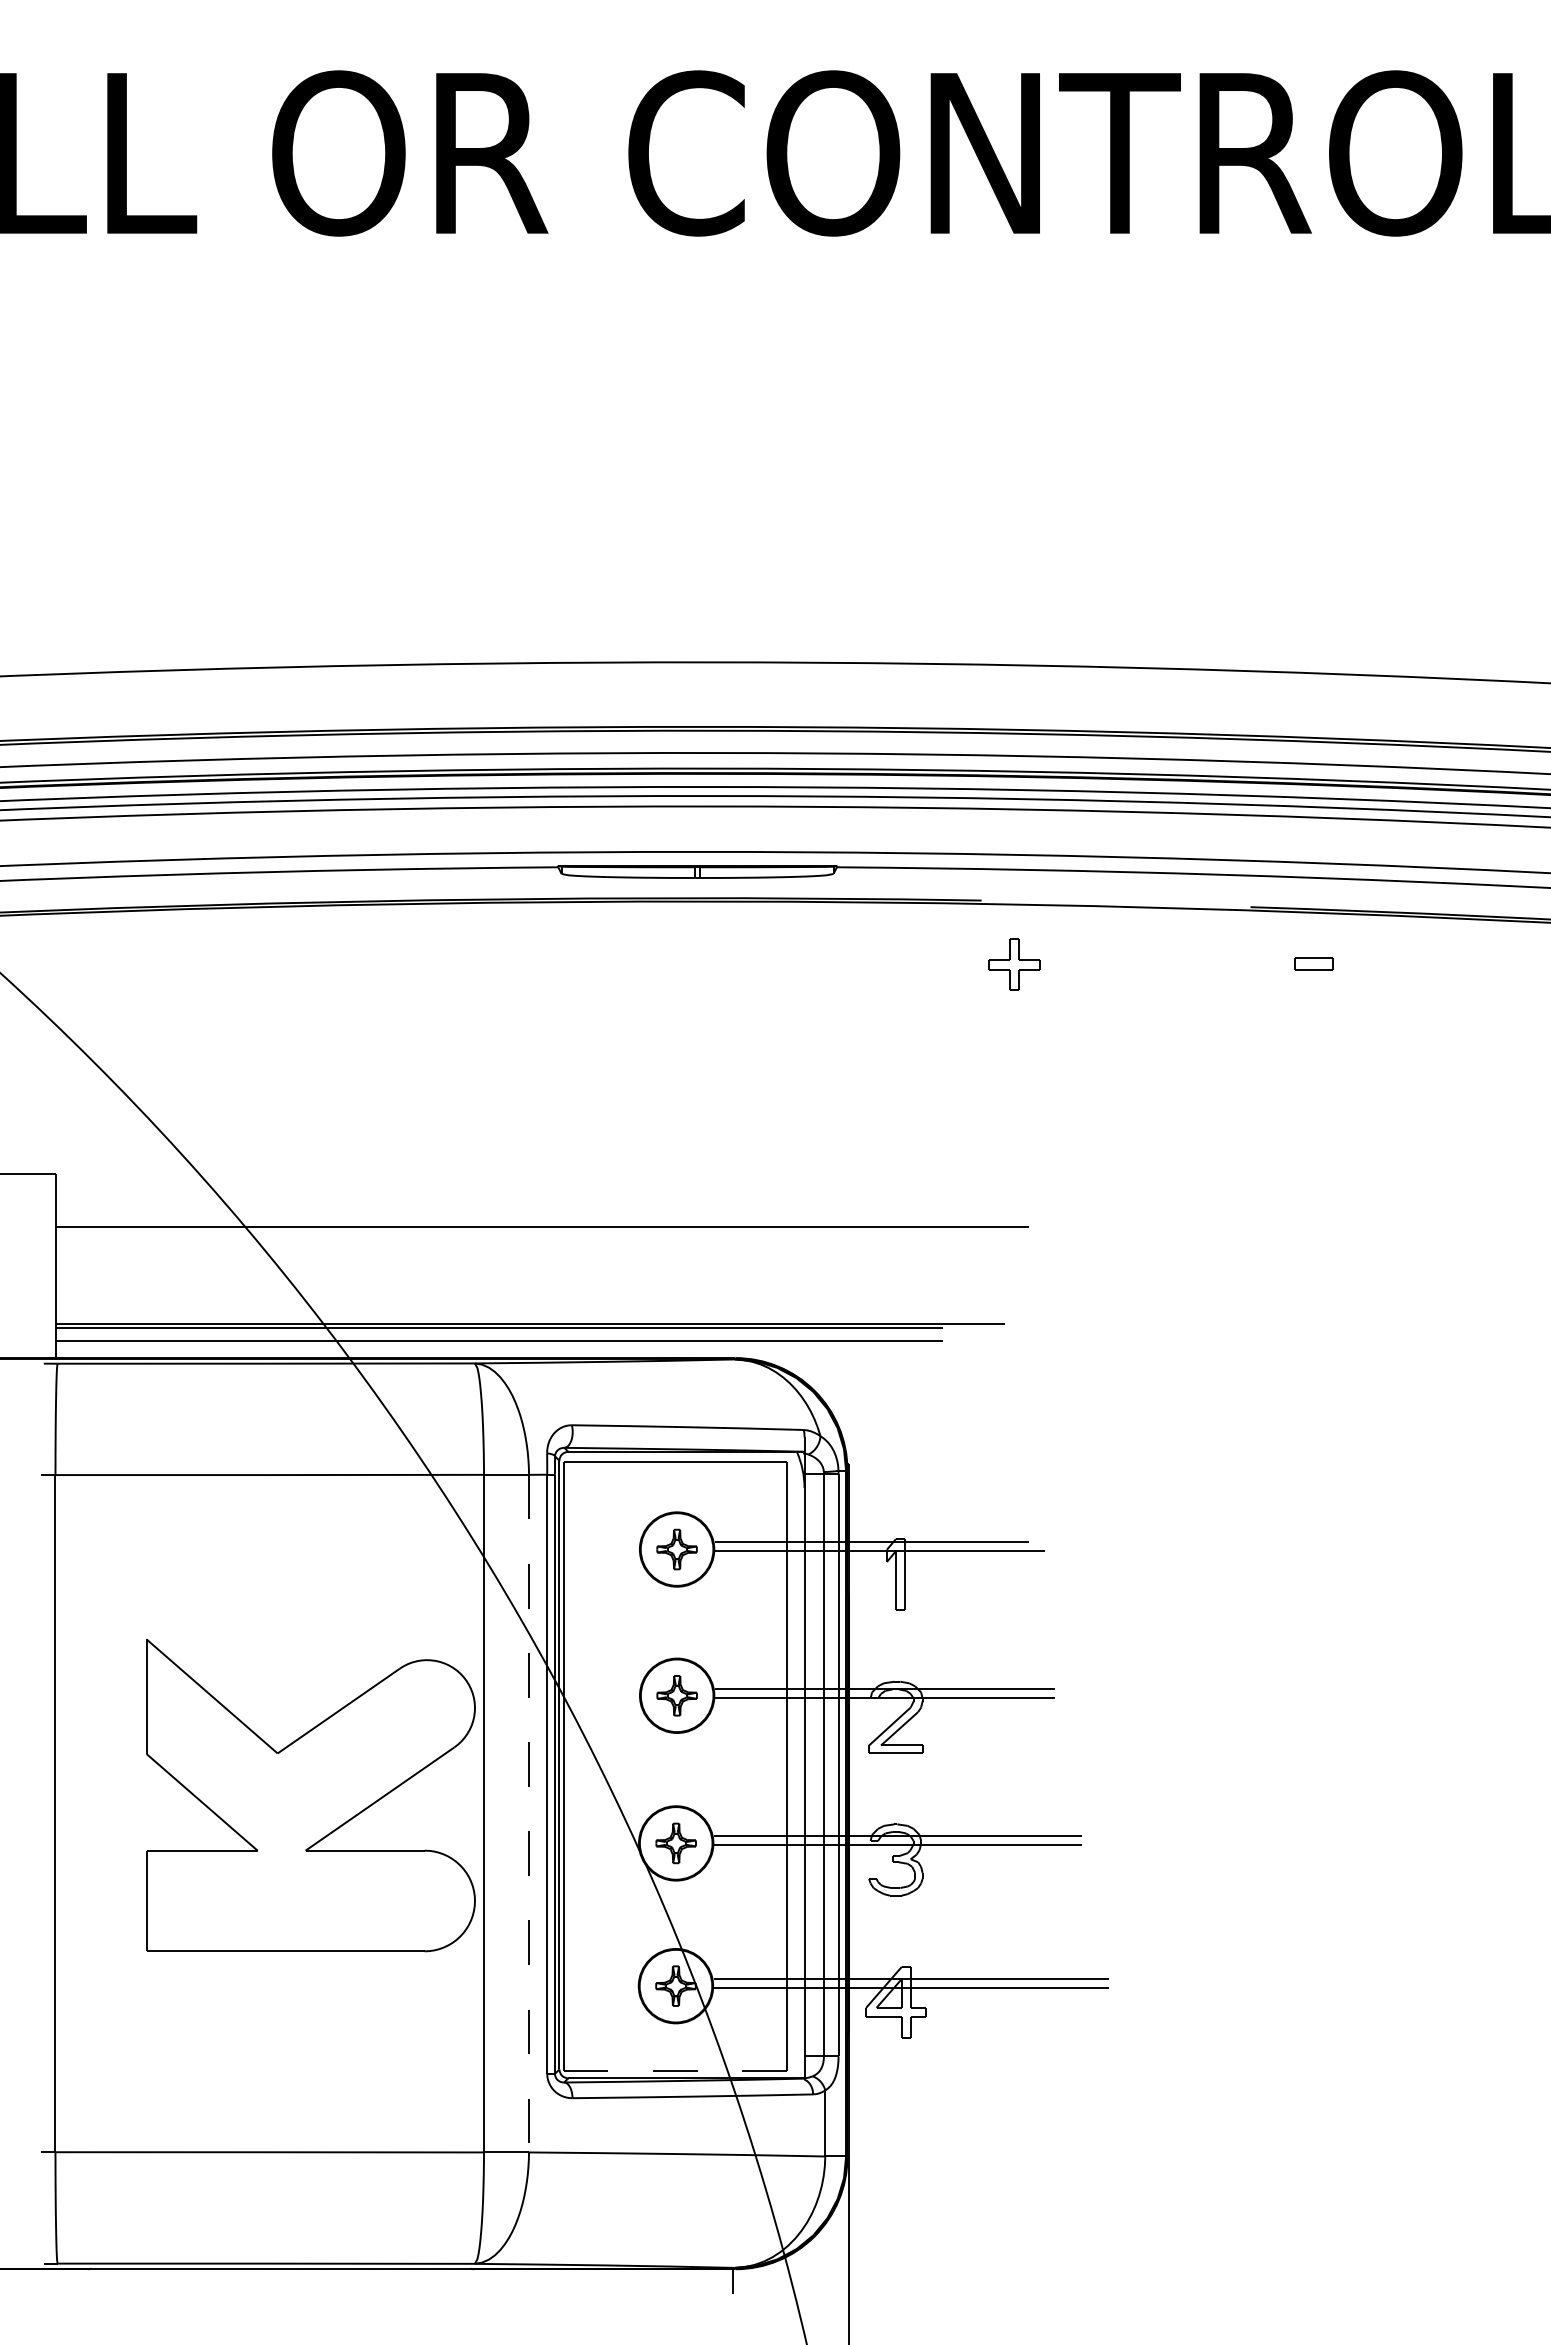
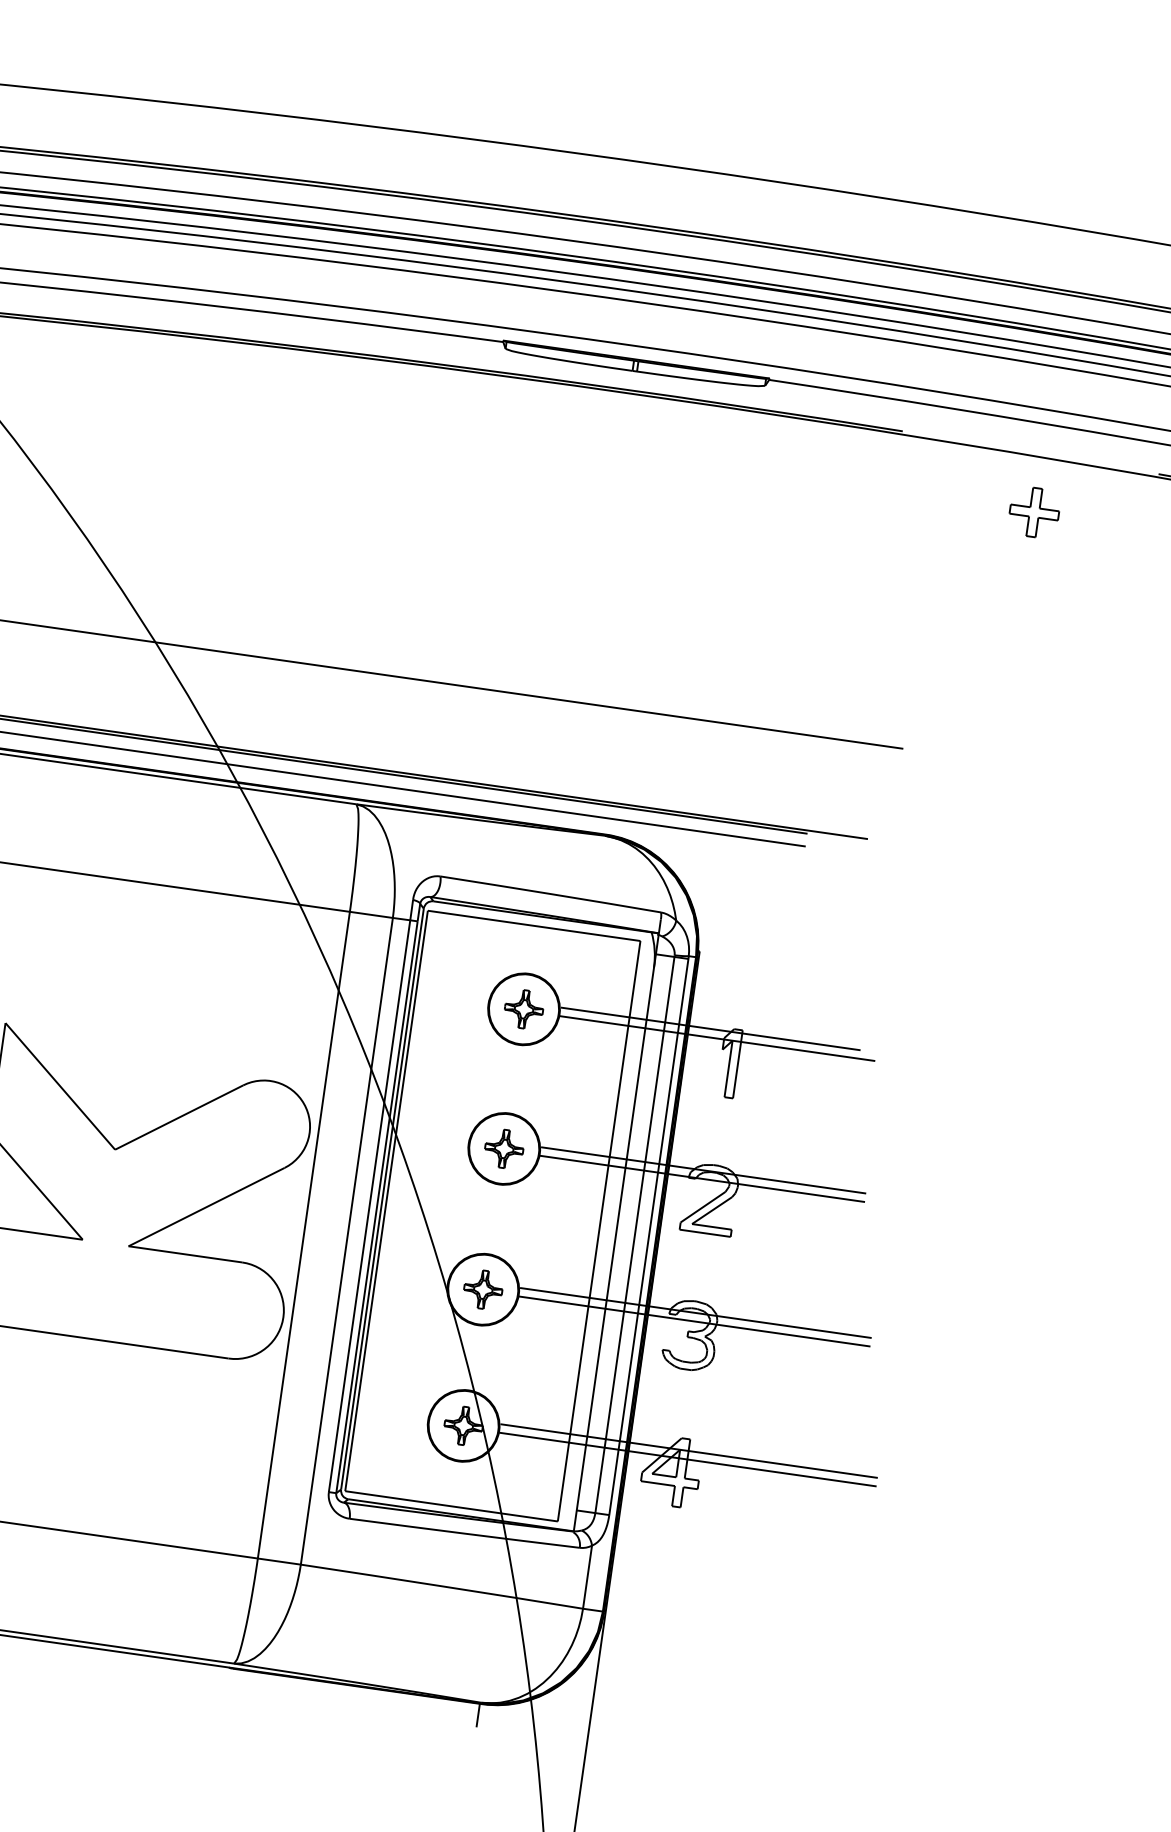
part: (1014, 964) -> (1034, 512), moved
line: (529, 1813) -> (347, 1241), dashed -> solid
line: (675, 2070) -> (451, 1506), dashed -> solid

